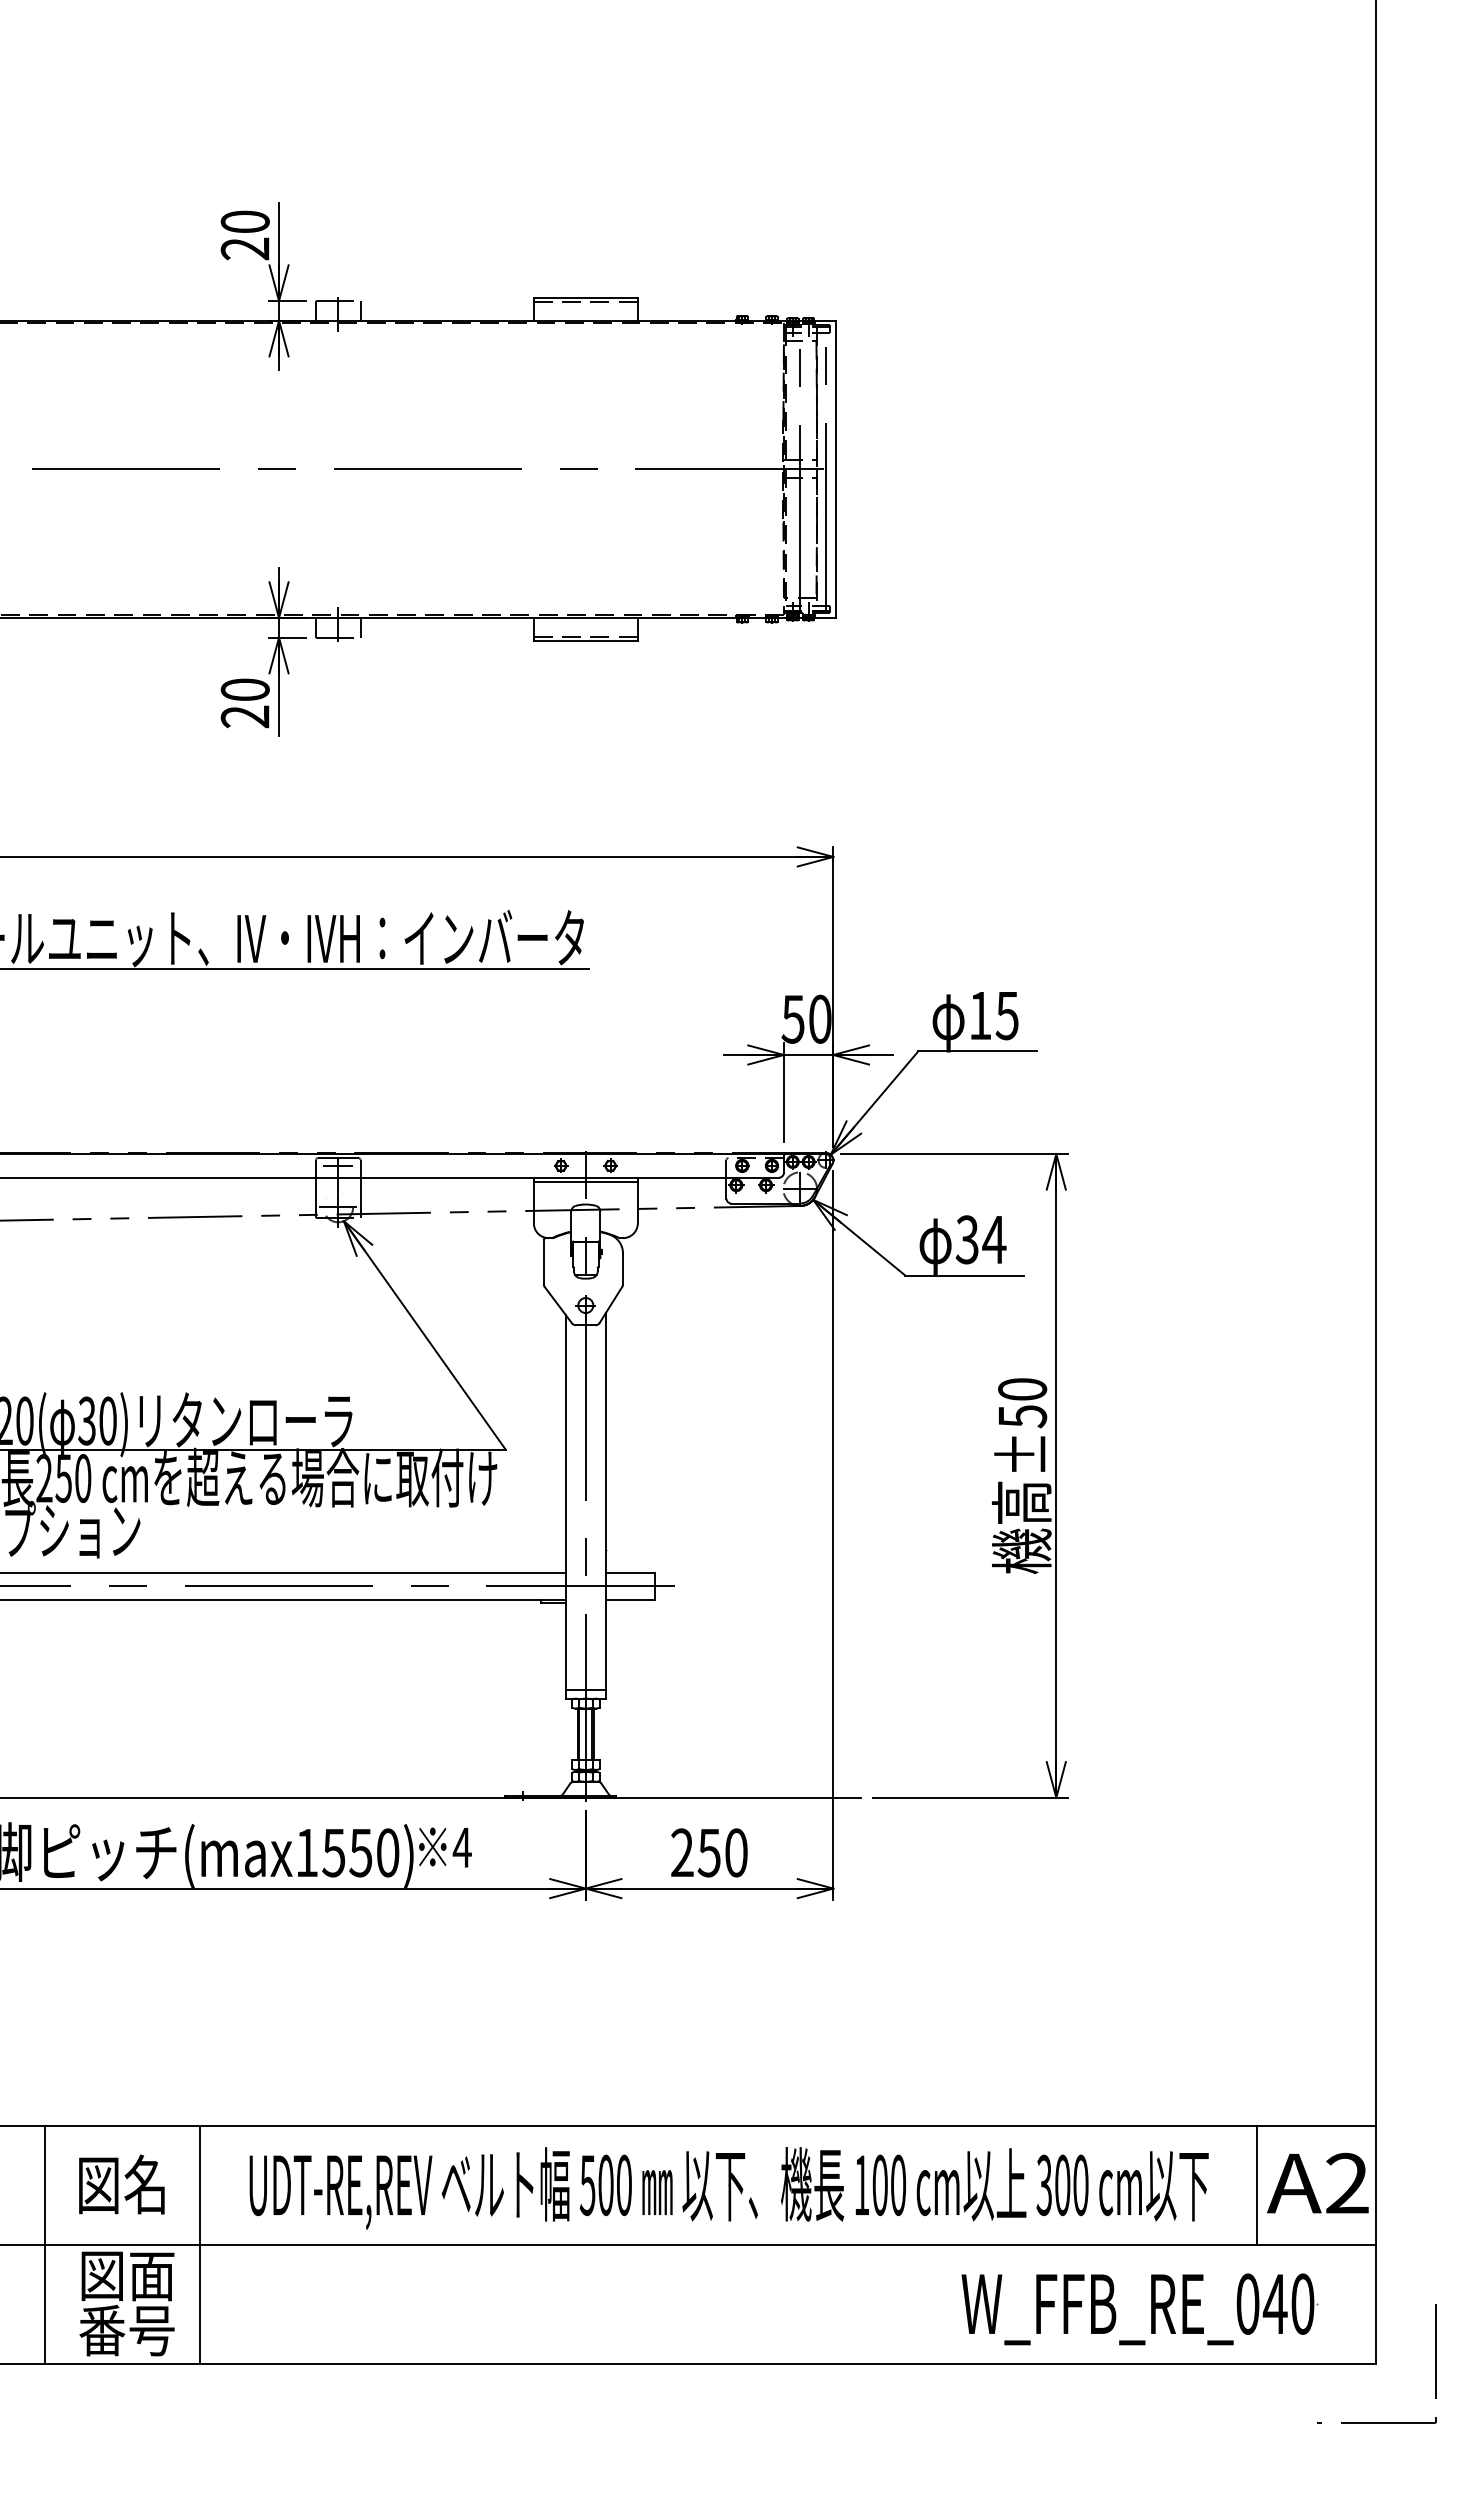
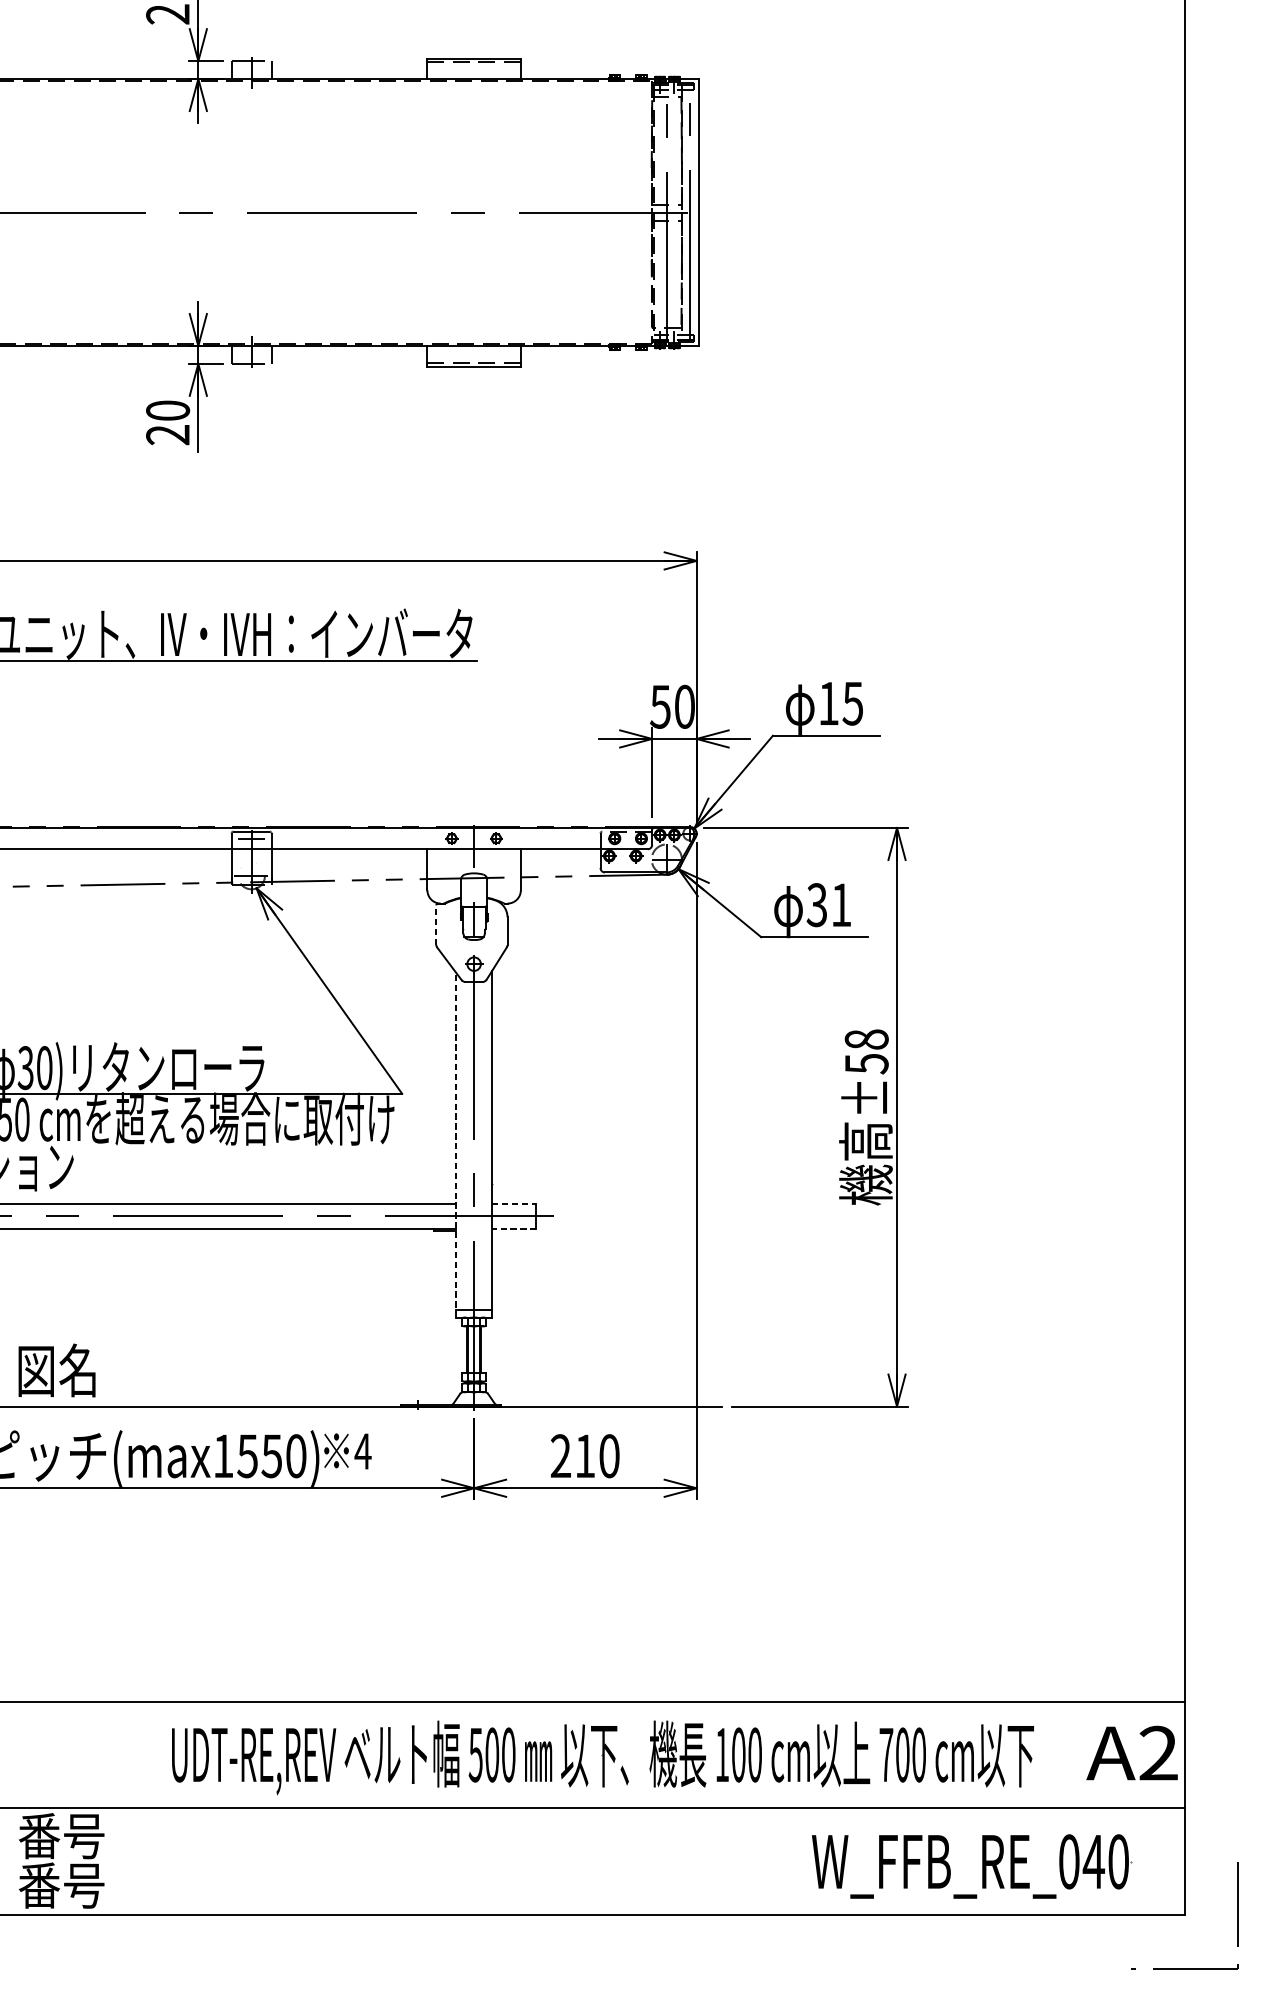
line: (585, 1181) -> (473, 852), removed
text: (994, 1239) -> (841, 904), 34 -> 31
line: (543, 1262) -> (436, 925), solid -> dashed
text: (1022, 1389) -> (866, 1039), ±50 -> ±58
line: (566, 1507) -> (456, 1145), solid -> dashed
line: (630, 1572) -> (514, 1204), solid -> dashed
line: (630, 1599) -> (514, 1228), solid -> dashed
text: (708, 1853) -> (584, 1456), 250 -> 210
text: (121, 2184) -> (56, 1370), moved
line: (1257, 2184) -> (1077, 1754), removed
text: (1044, 2185) -> (886, 1755), 300 -> 700
line: (199, 2244) -> (126, 1808), removed
text: (126, 2275) -> (61, 1836), 図面 -> 番号

